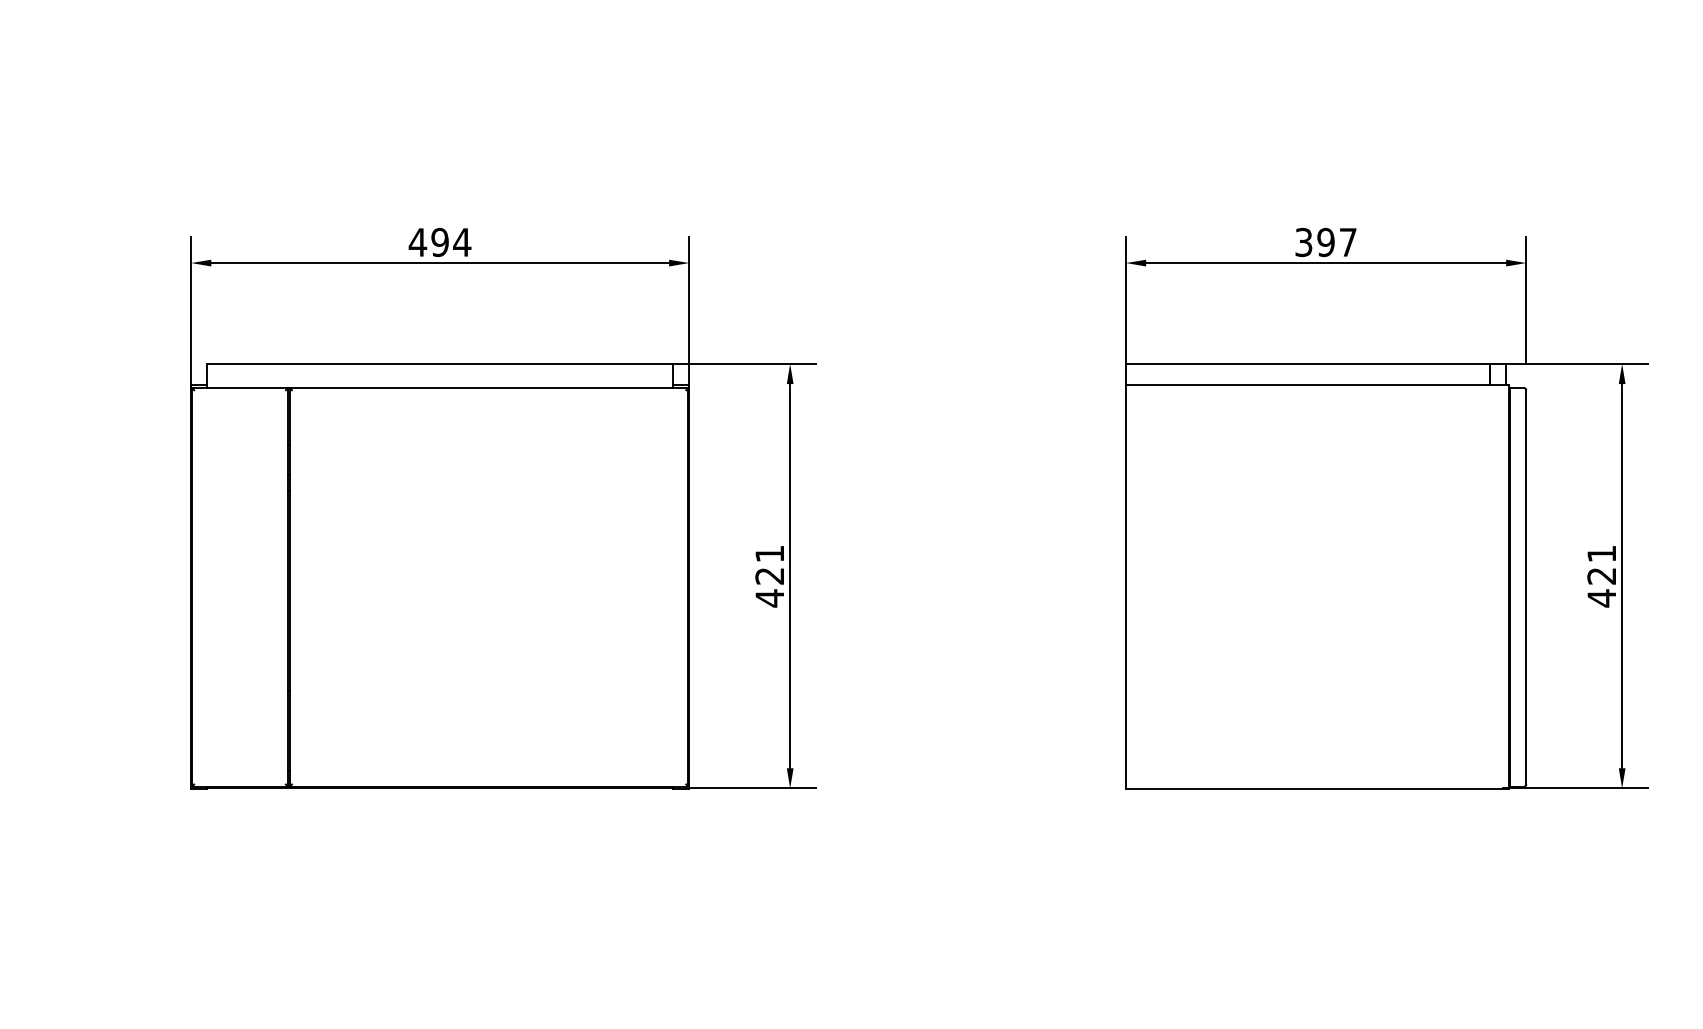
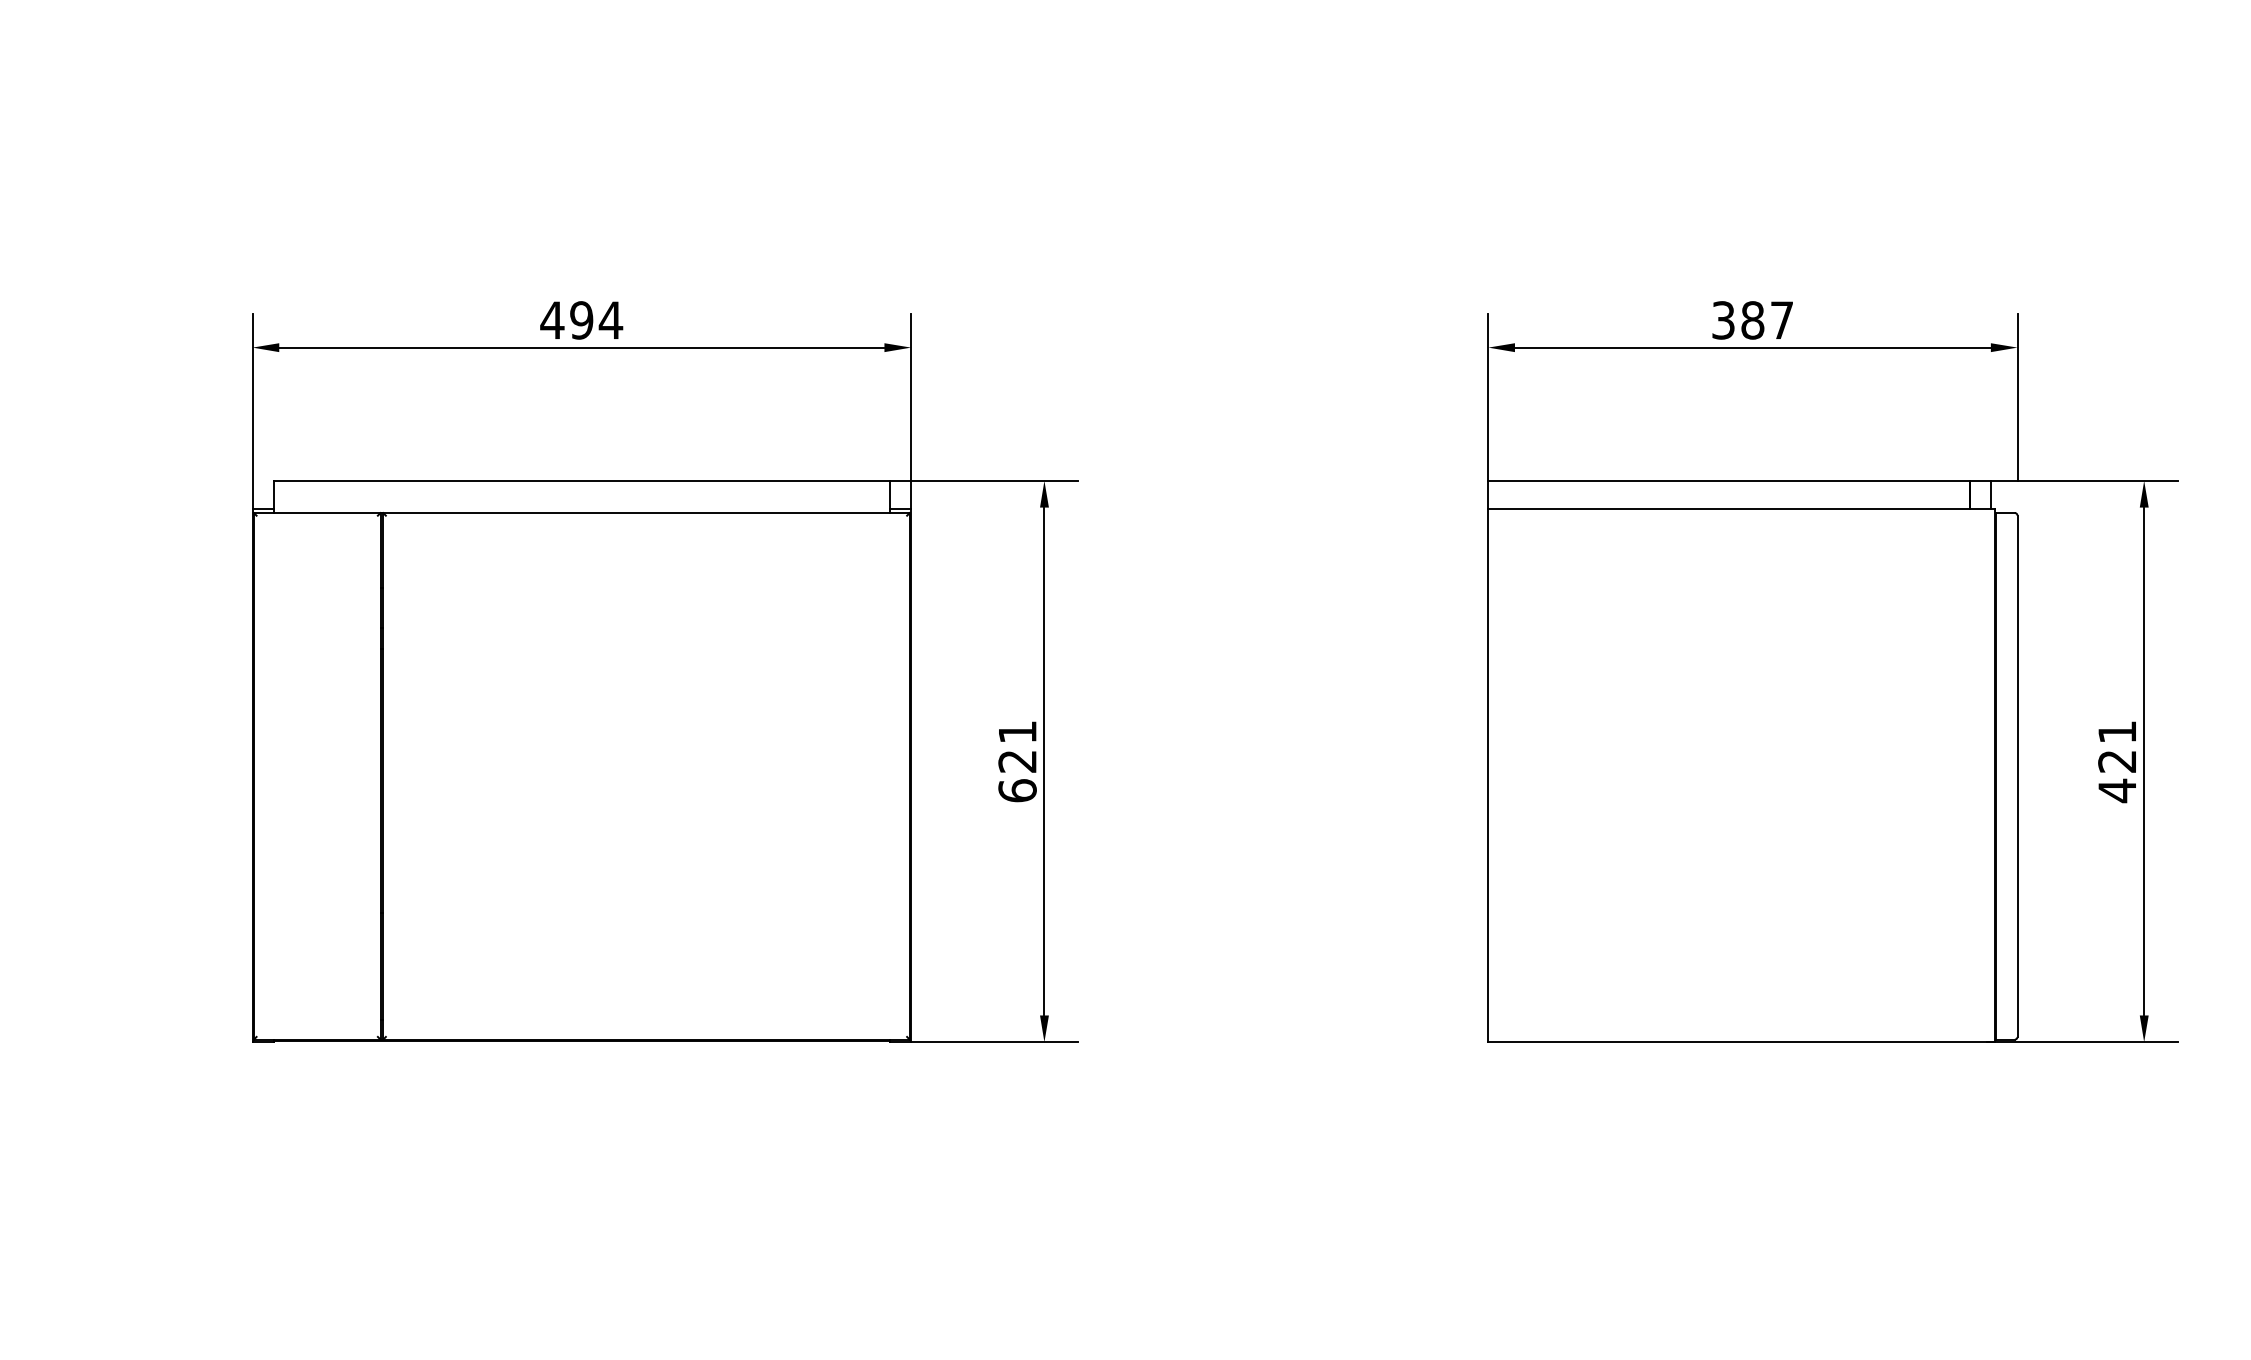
text: (1325, 242) -> (1752, 320), 397 -> 387
text: (769, 598) -> (1017, 790), 421 -> 621

